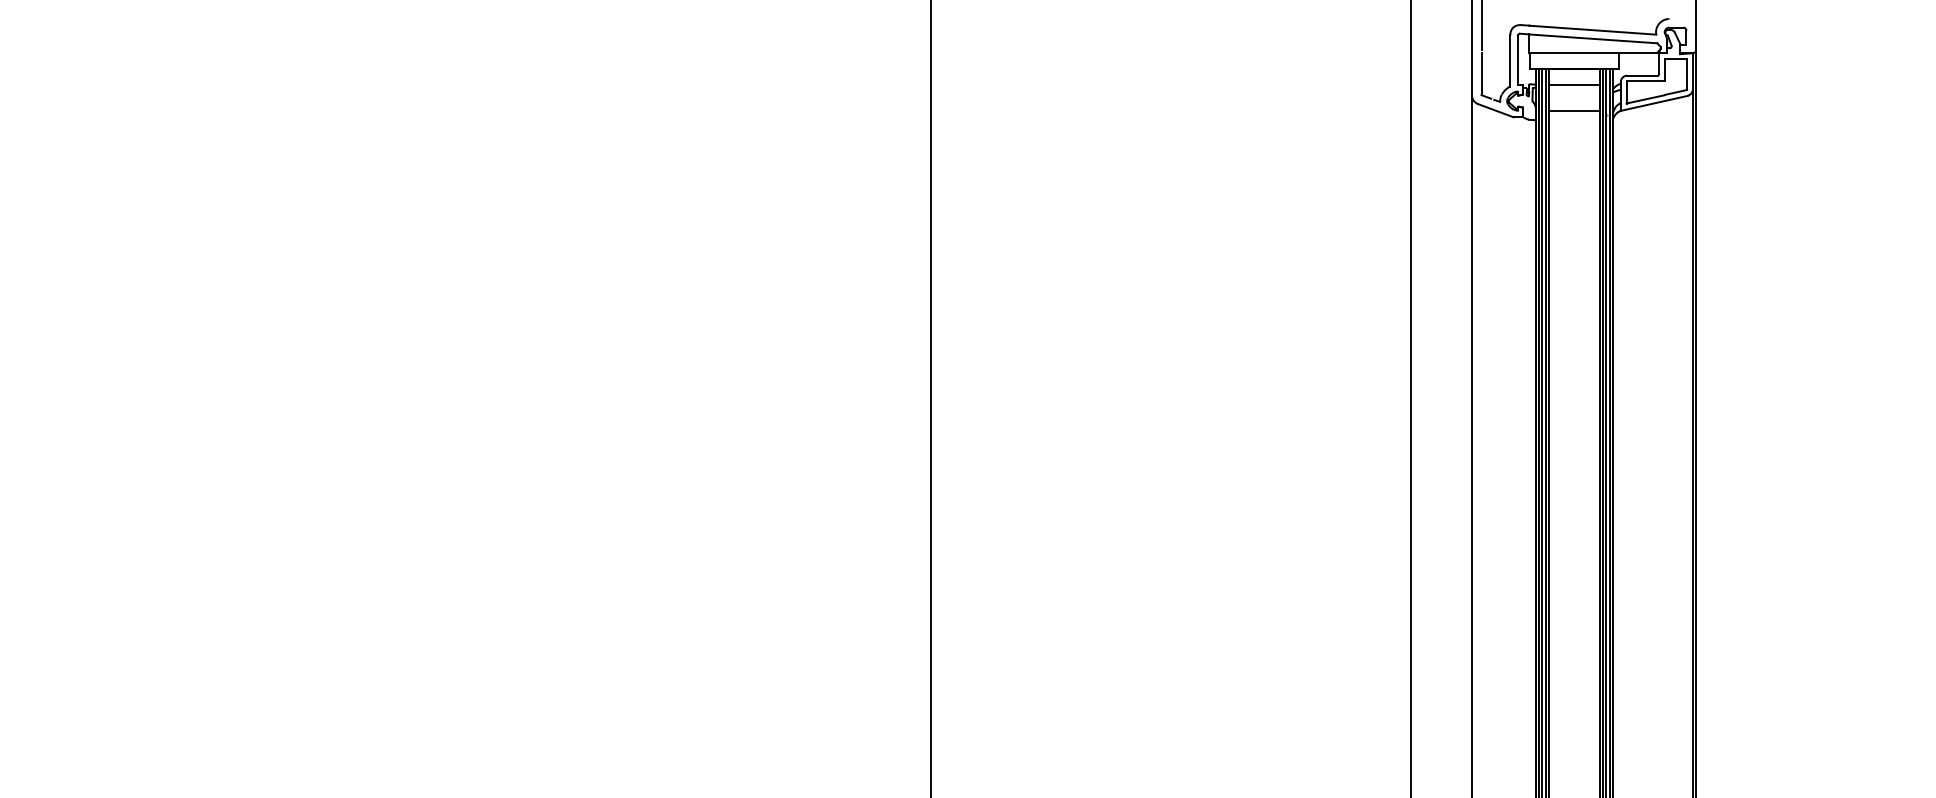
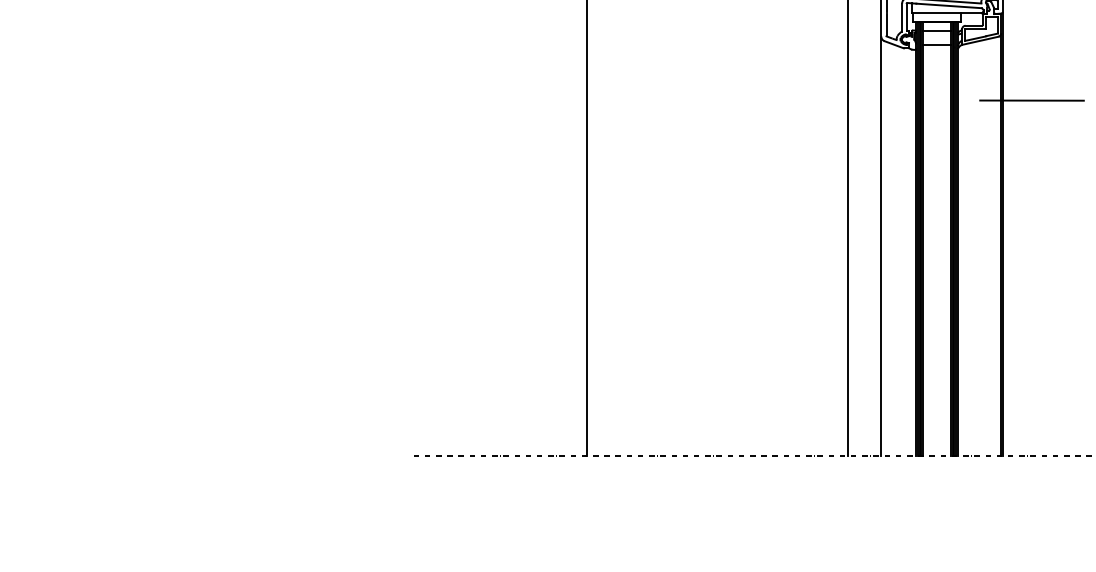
line: (1748, 213) -> (1031, 100), added

